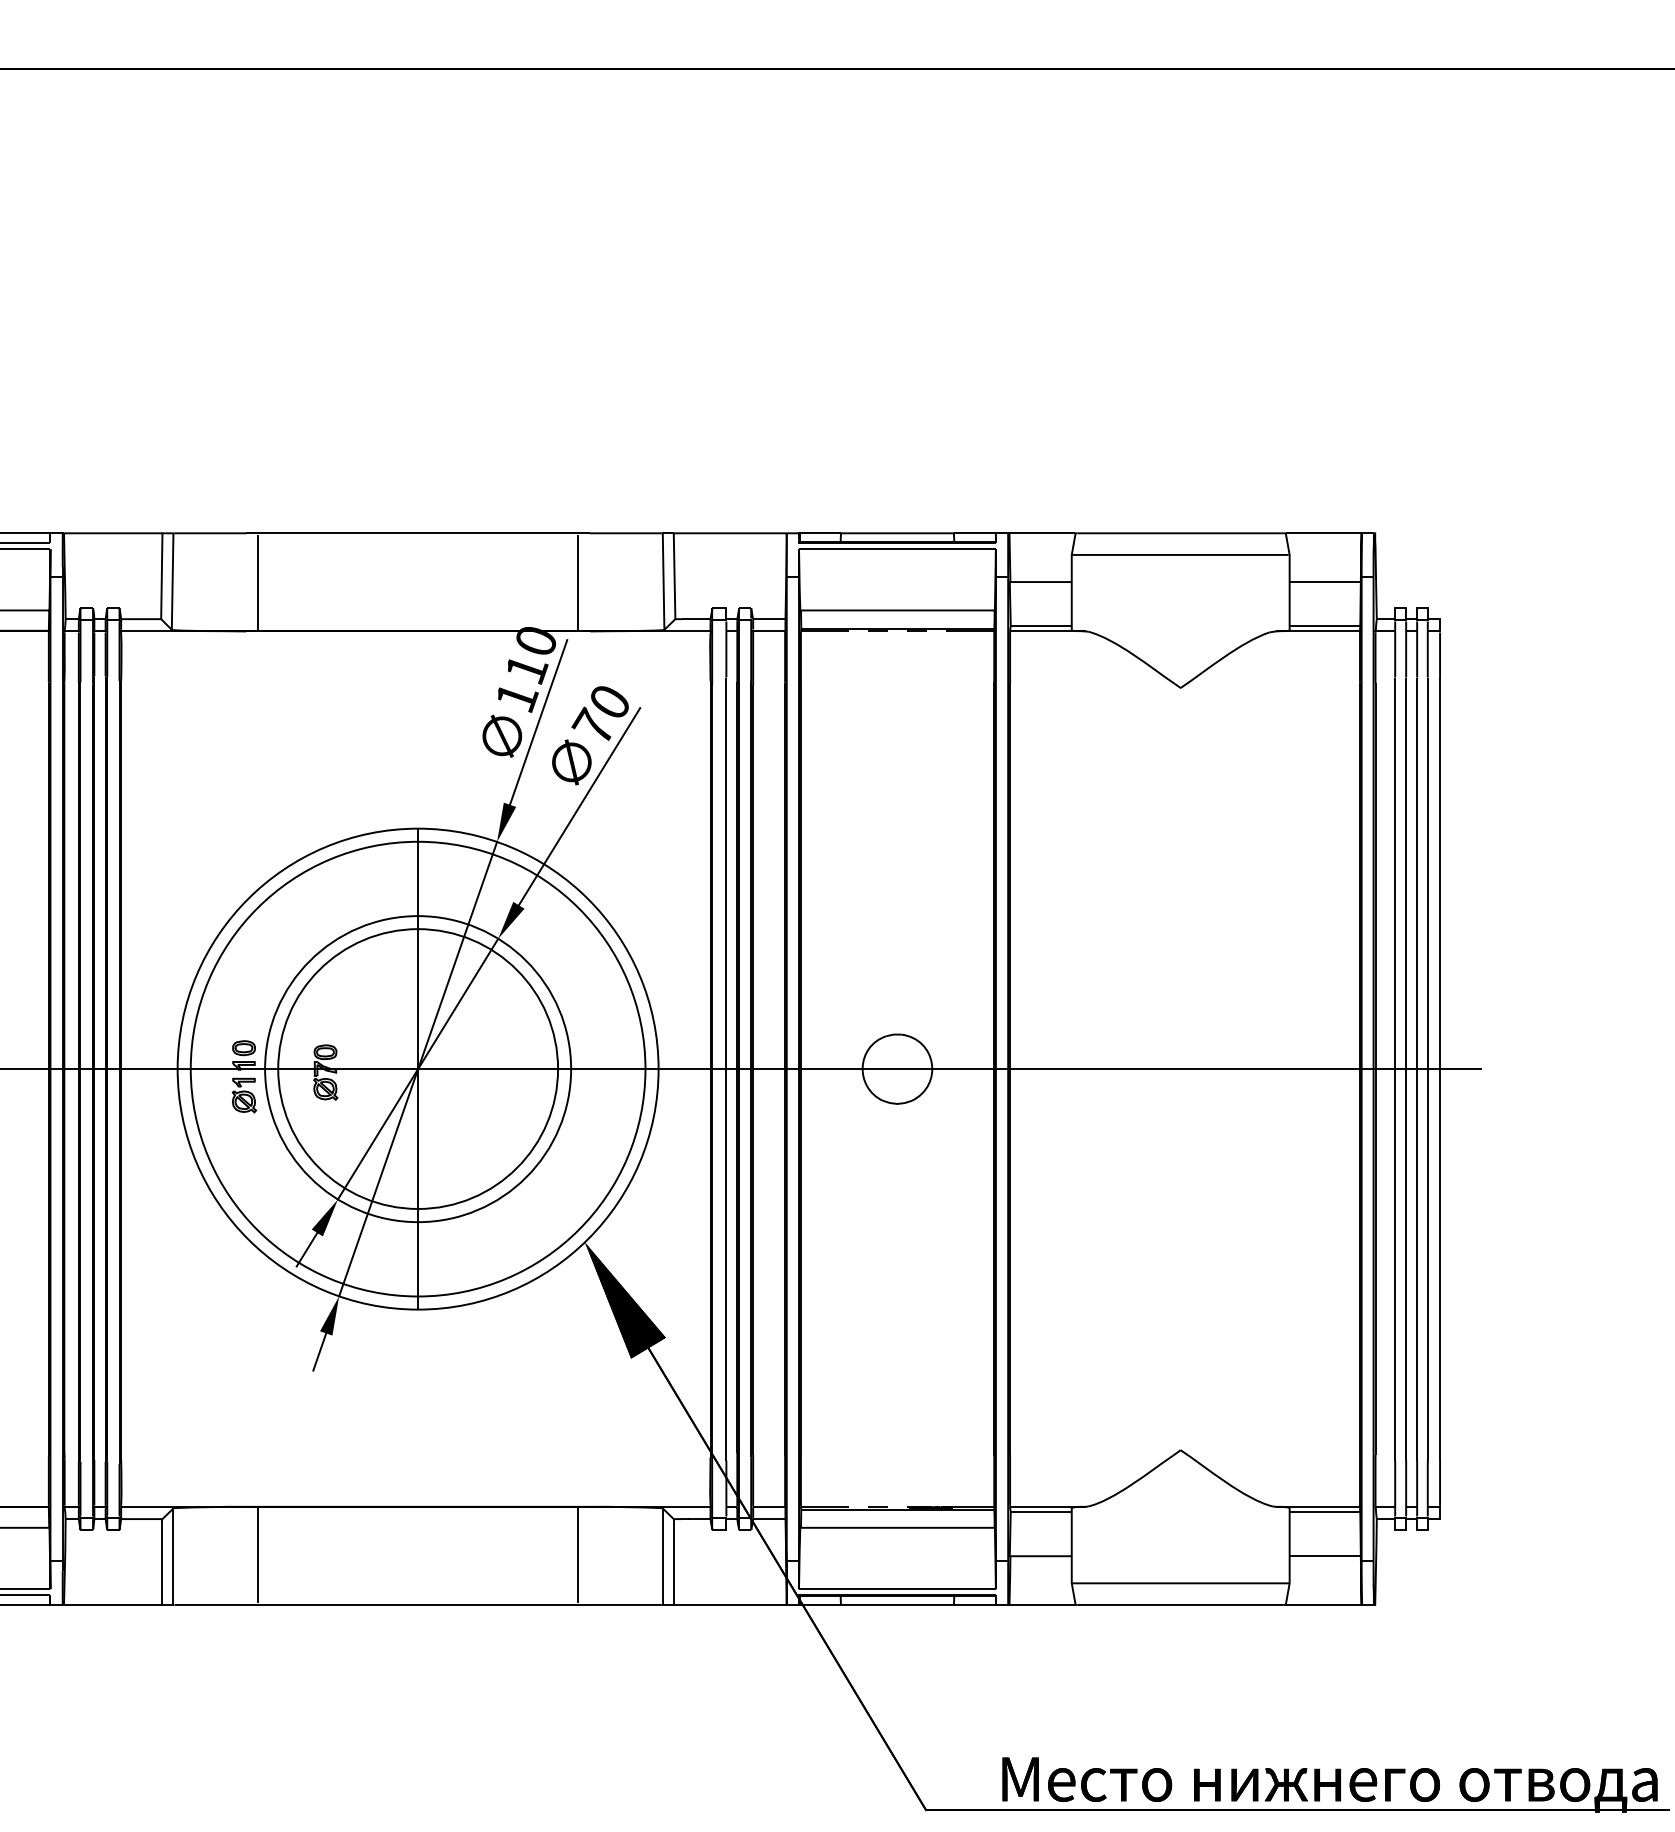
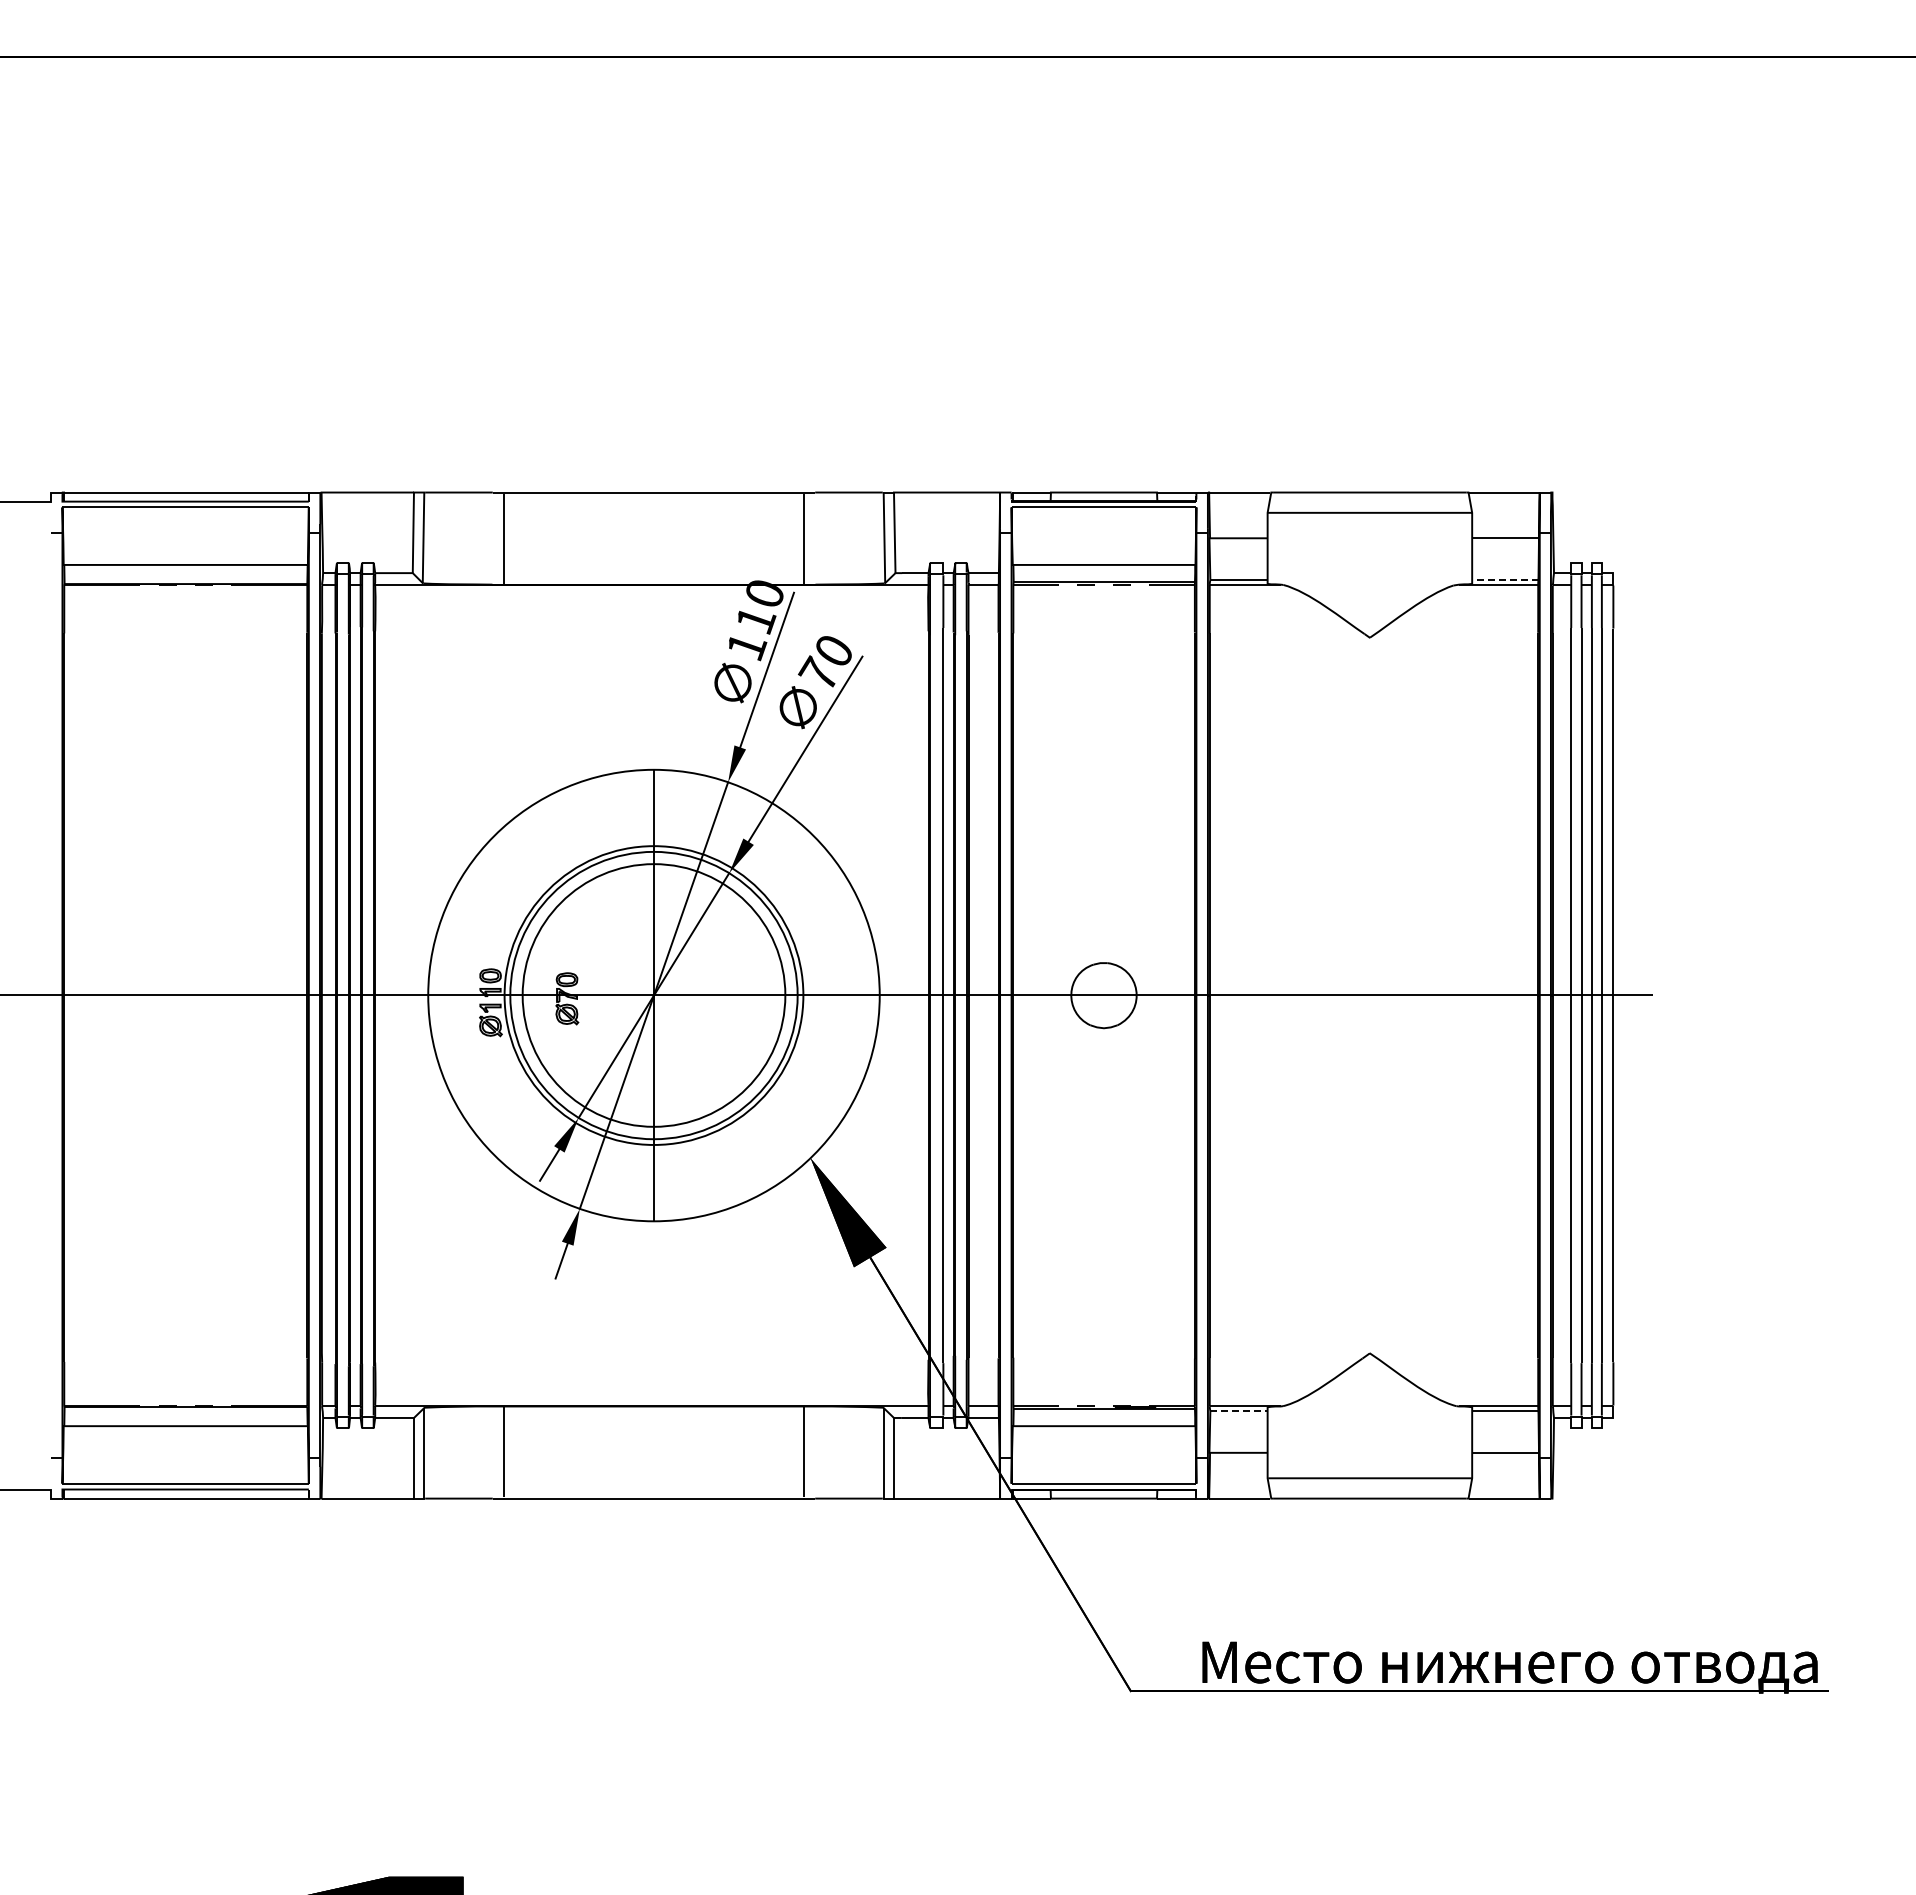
line: (1324, 625) -> (1504, 579), solid -> dashed
circle: (417, 1069) -> (653, 995), size x0.7
line: (1040, 1512) -> (1238, 1411), solid -> dashed

